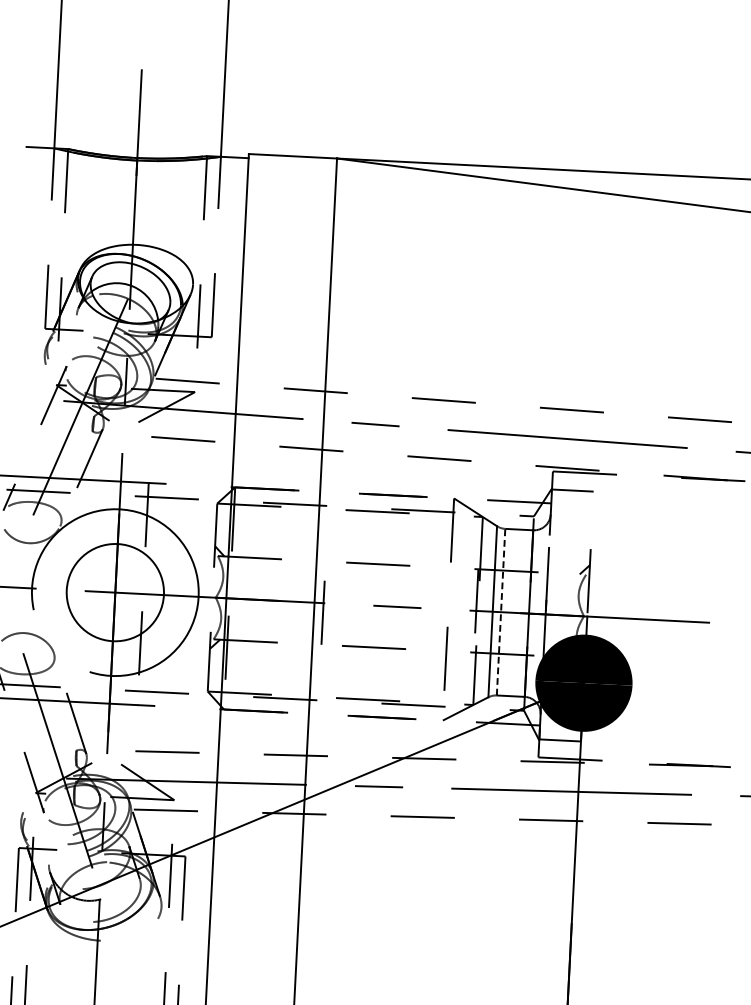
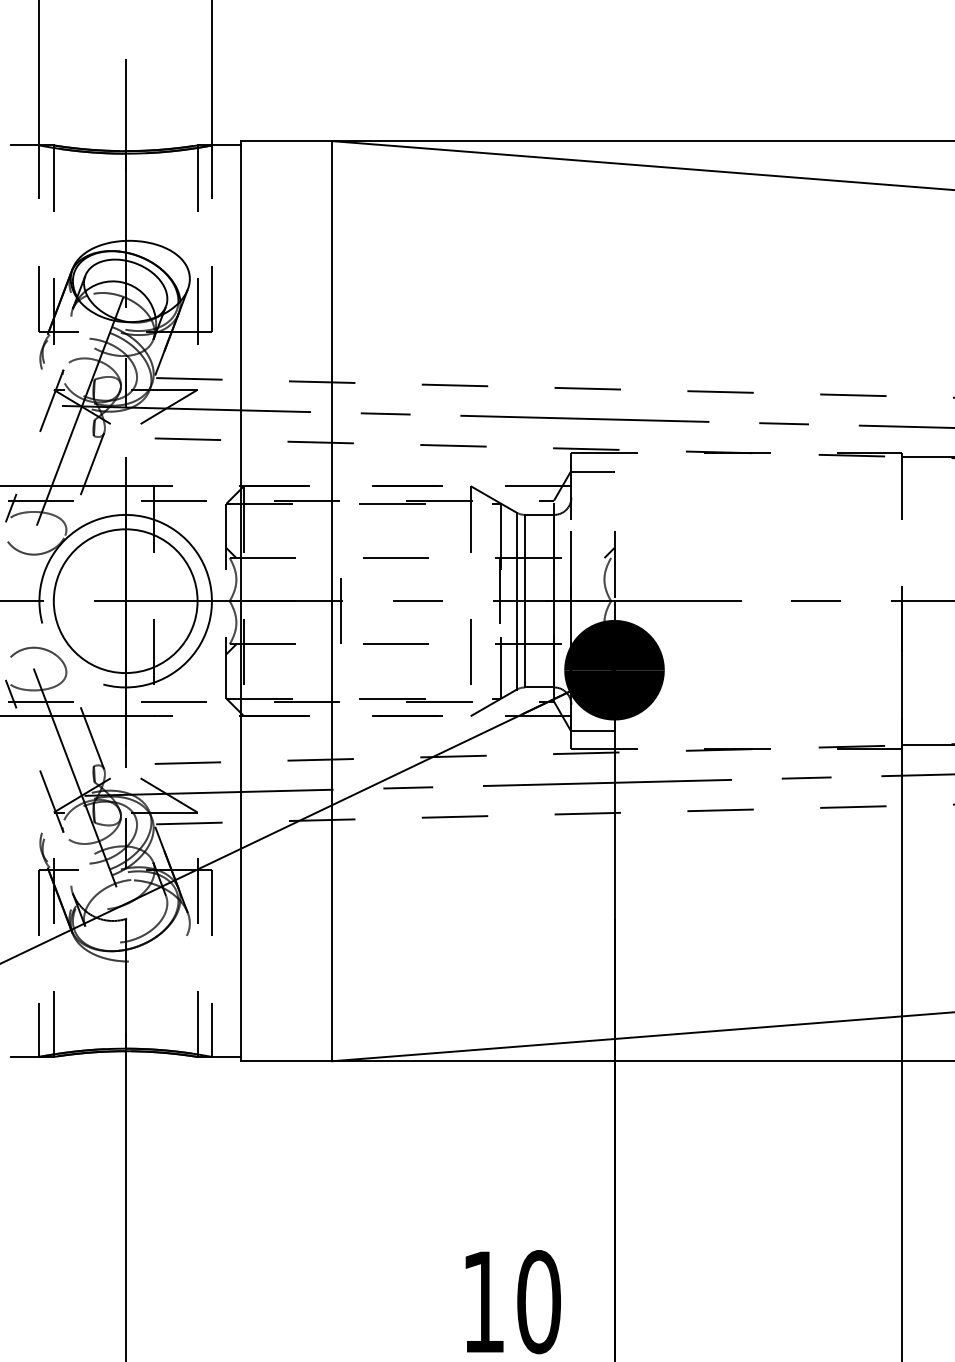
circle: (115, 592) -> (125, 601), size x1.43
line: (501, 611) -> (525, 600), dashed -> solid

